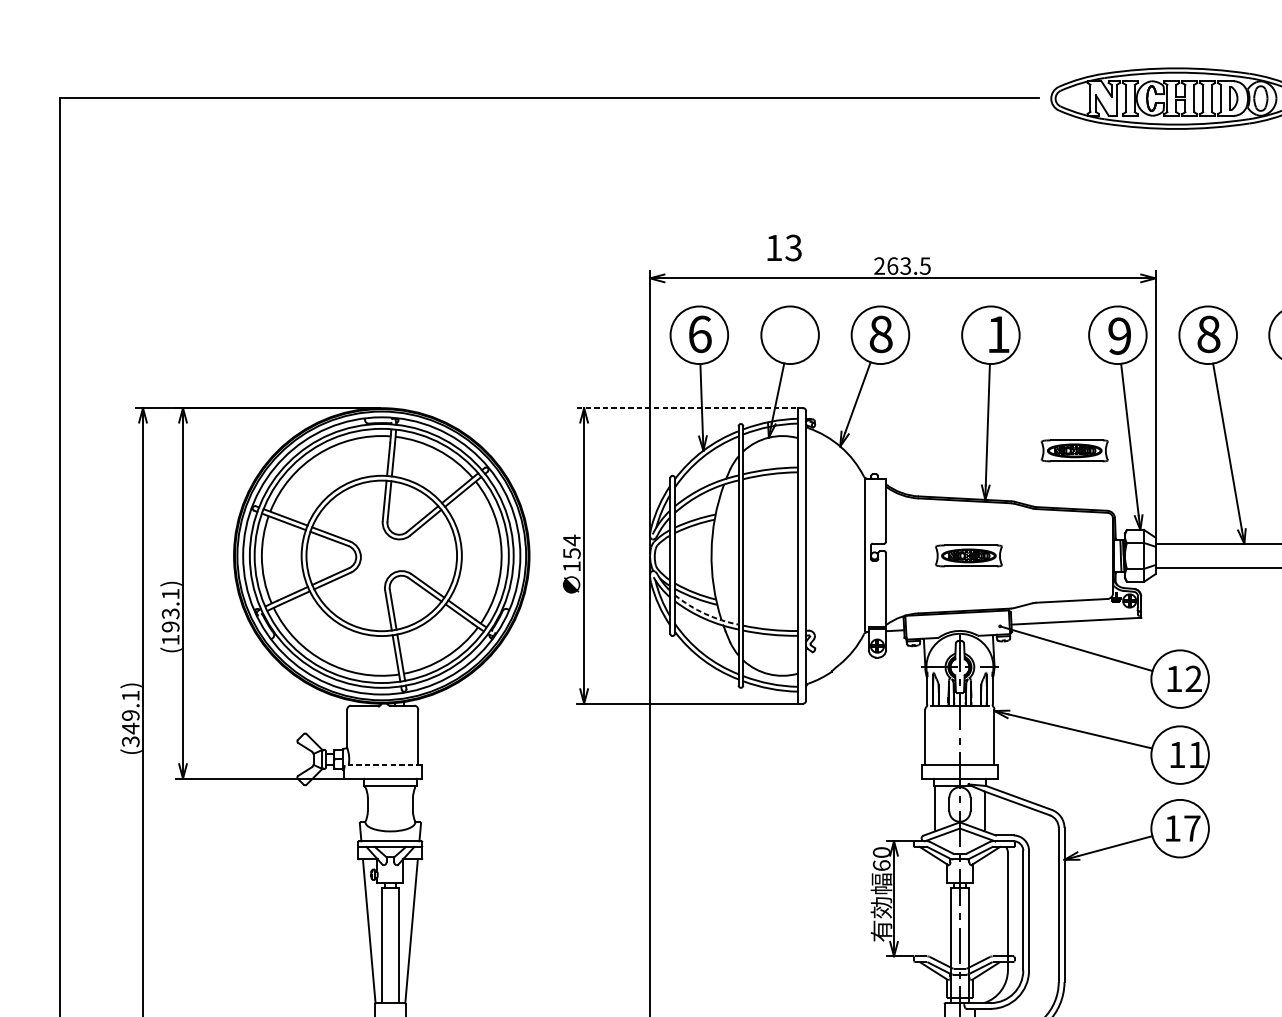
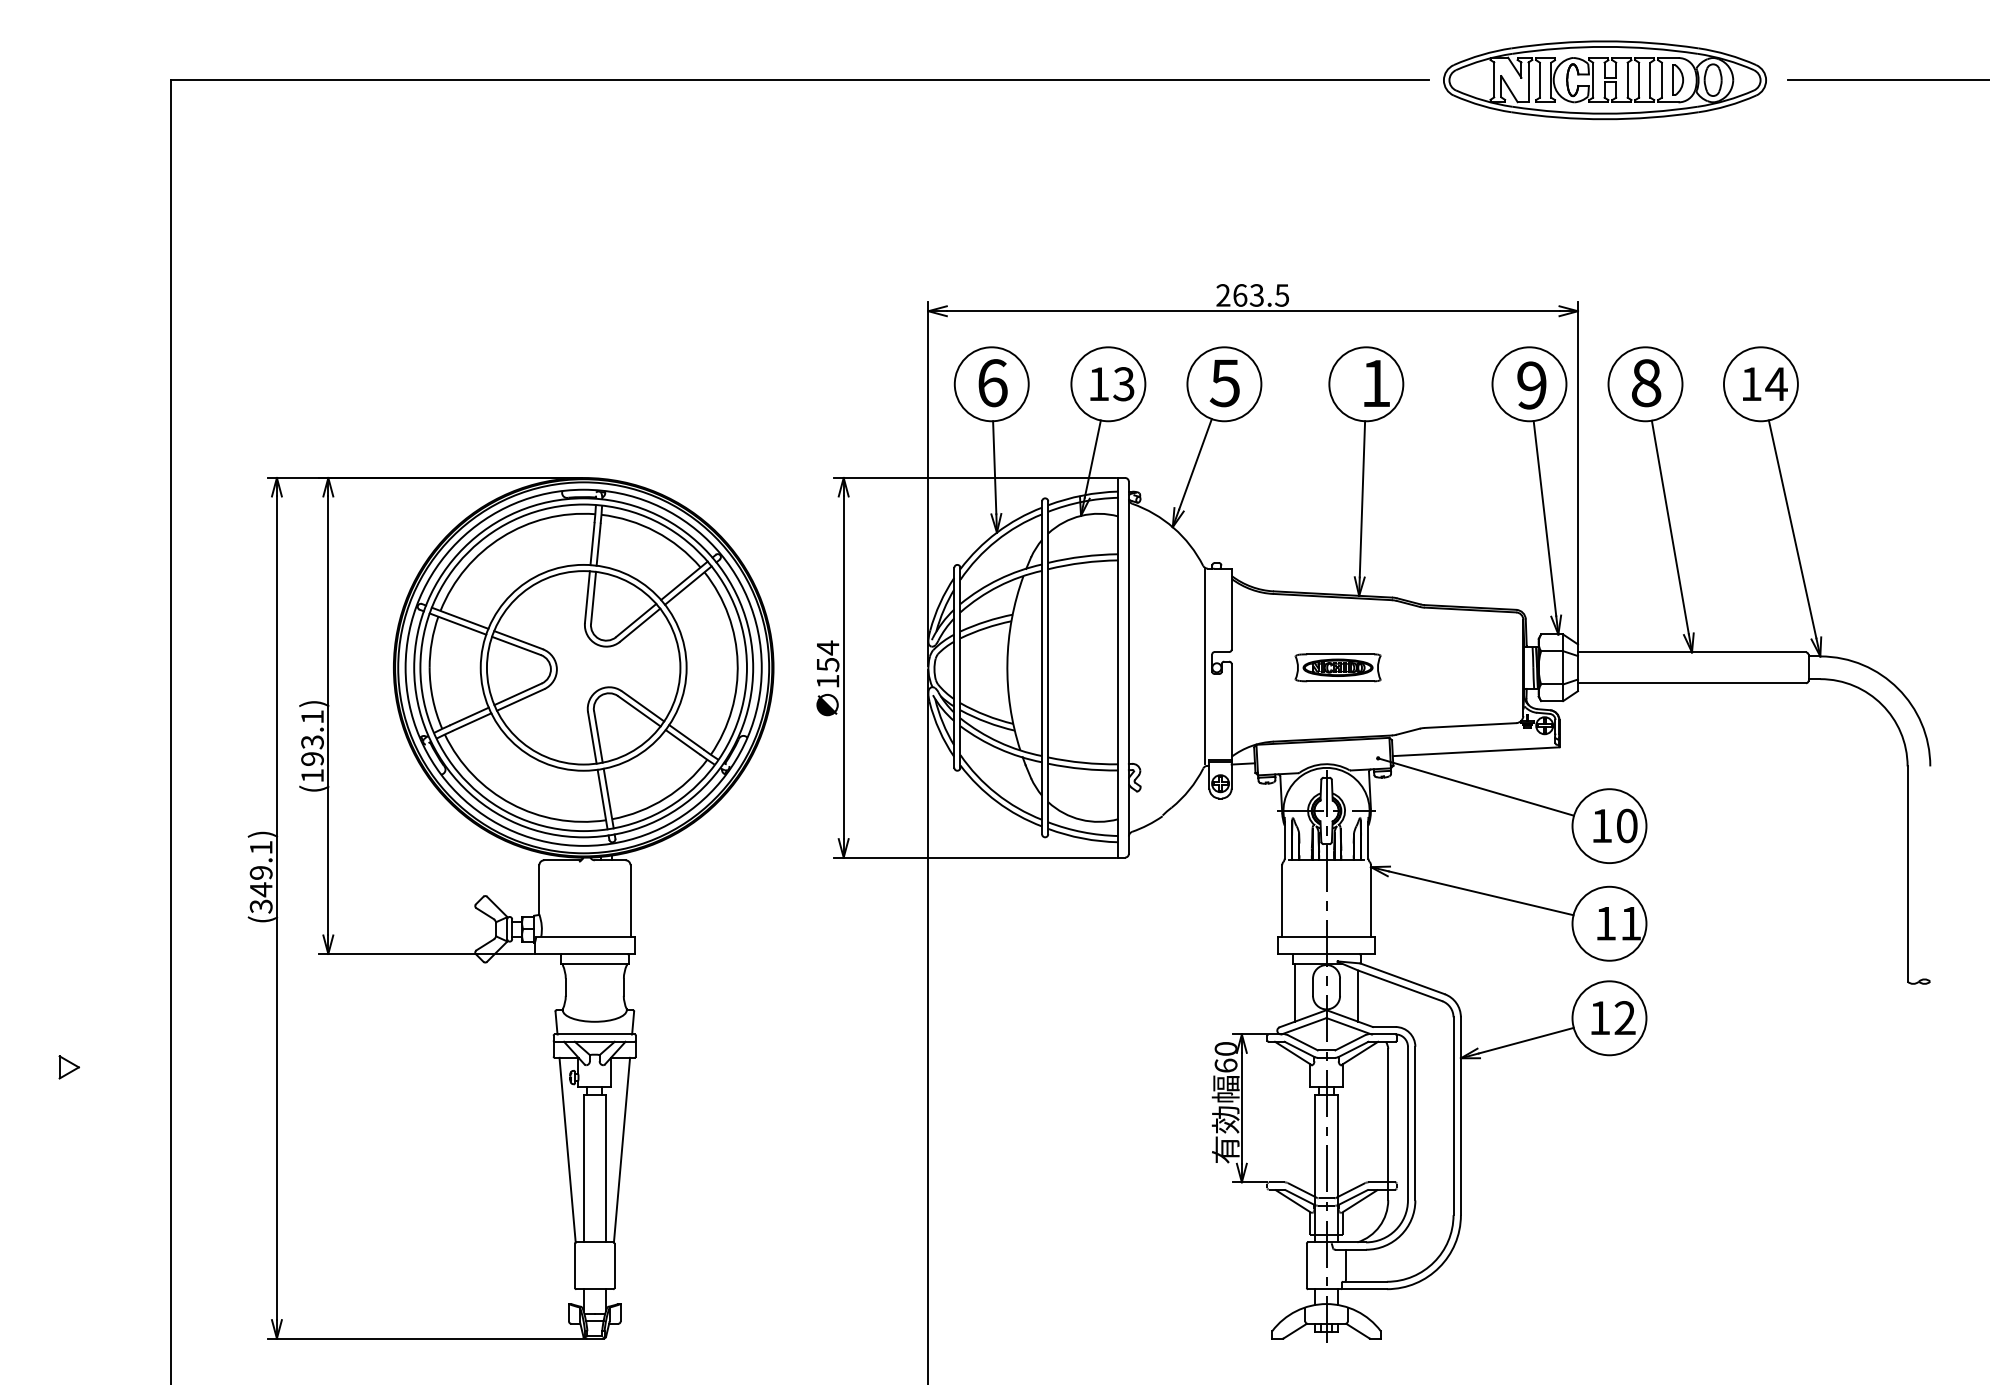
text: (784, 248) -> (1112, 384), moved
text: (880, 334) -> (1224, 383), 8 -> 5
line: (686, 408) -> (975, 478), dashed -> solid
part: (1074, 450) -> (1473, 532), removed
arc: (705, 614) -> (999, 742), dashed -> solid
text: (1193, 678) -> (1626, 825), 12 -> 10
line: (383, 765) -> (585, 936), dashed -> solid
text: (1191, 828) -> (1624, 1017), 17 -> 12

